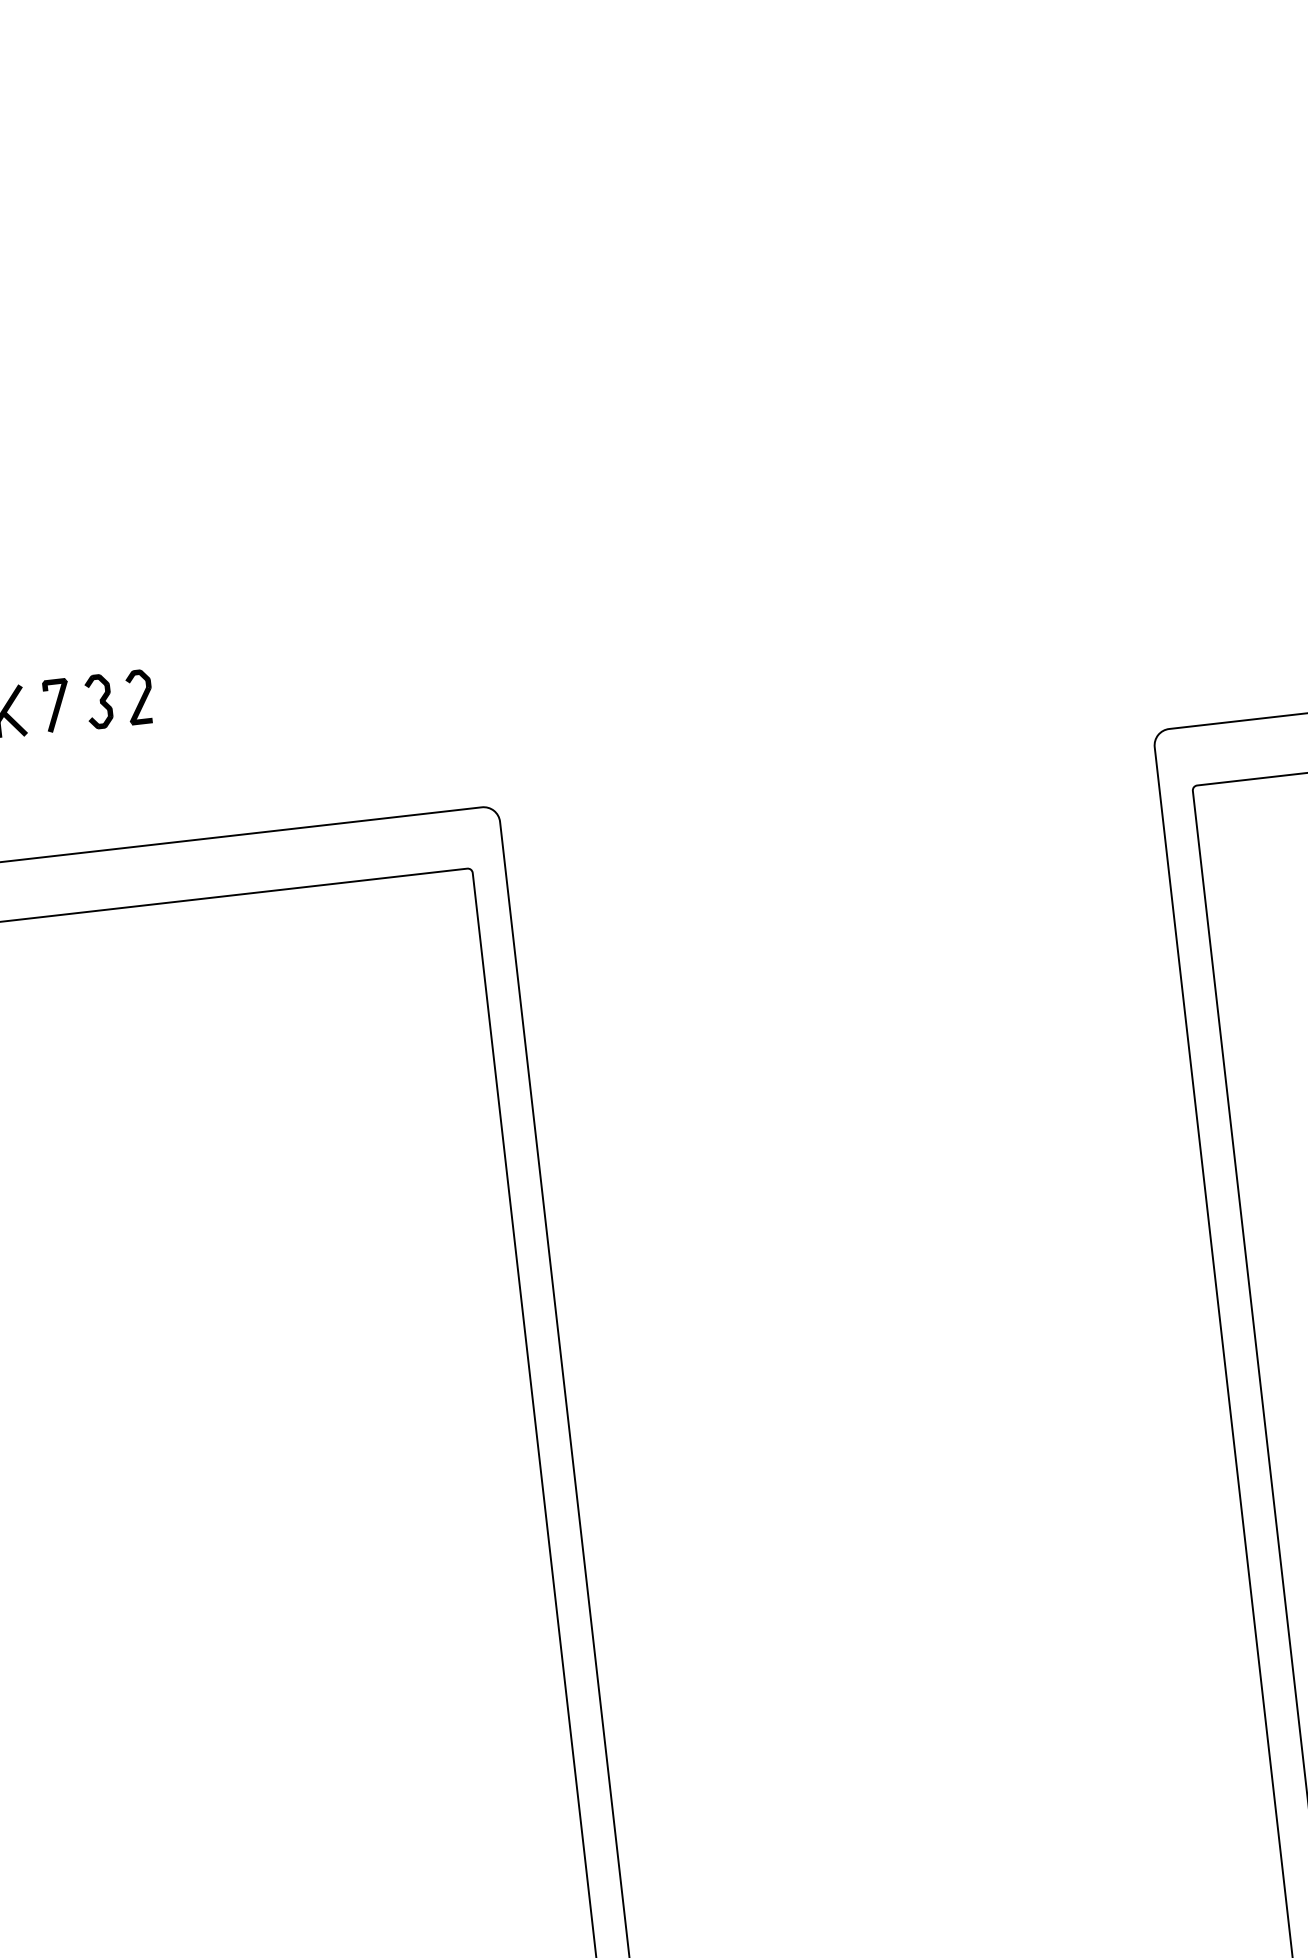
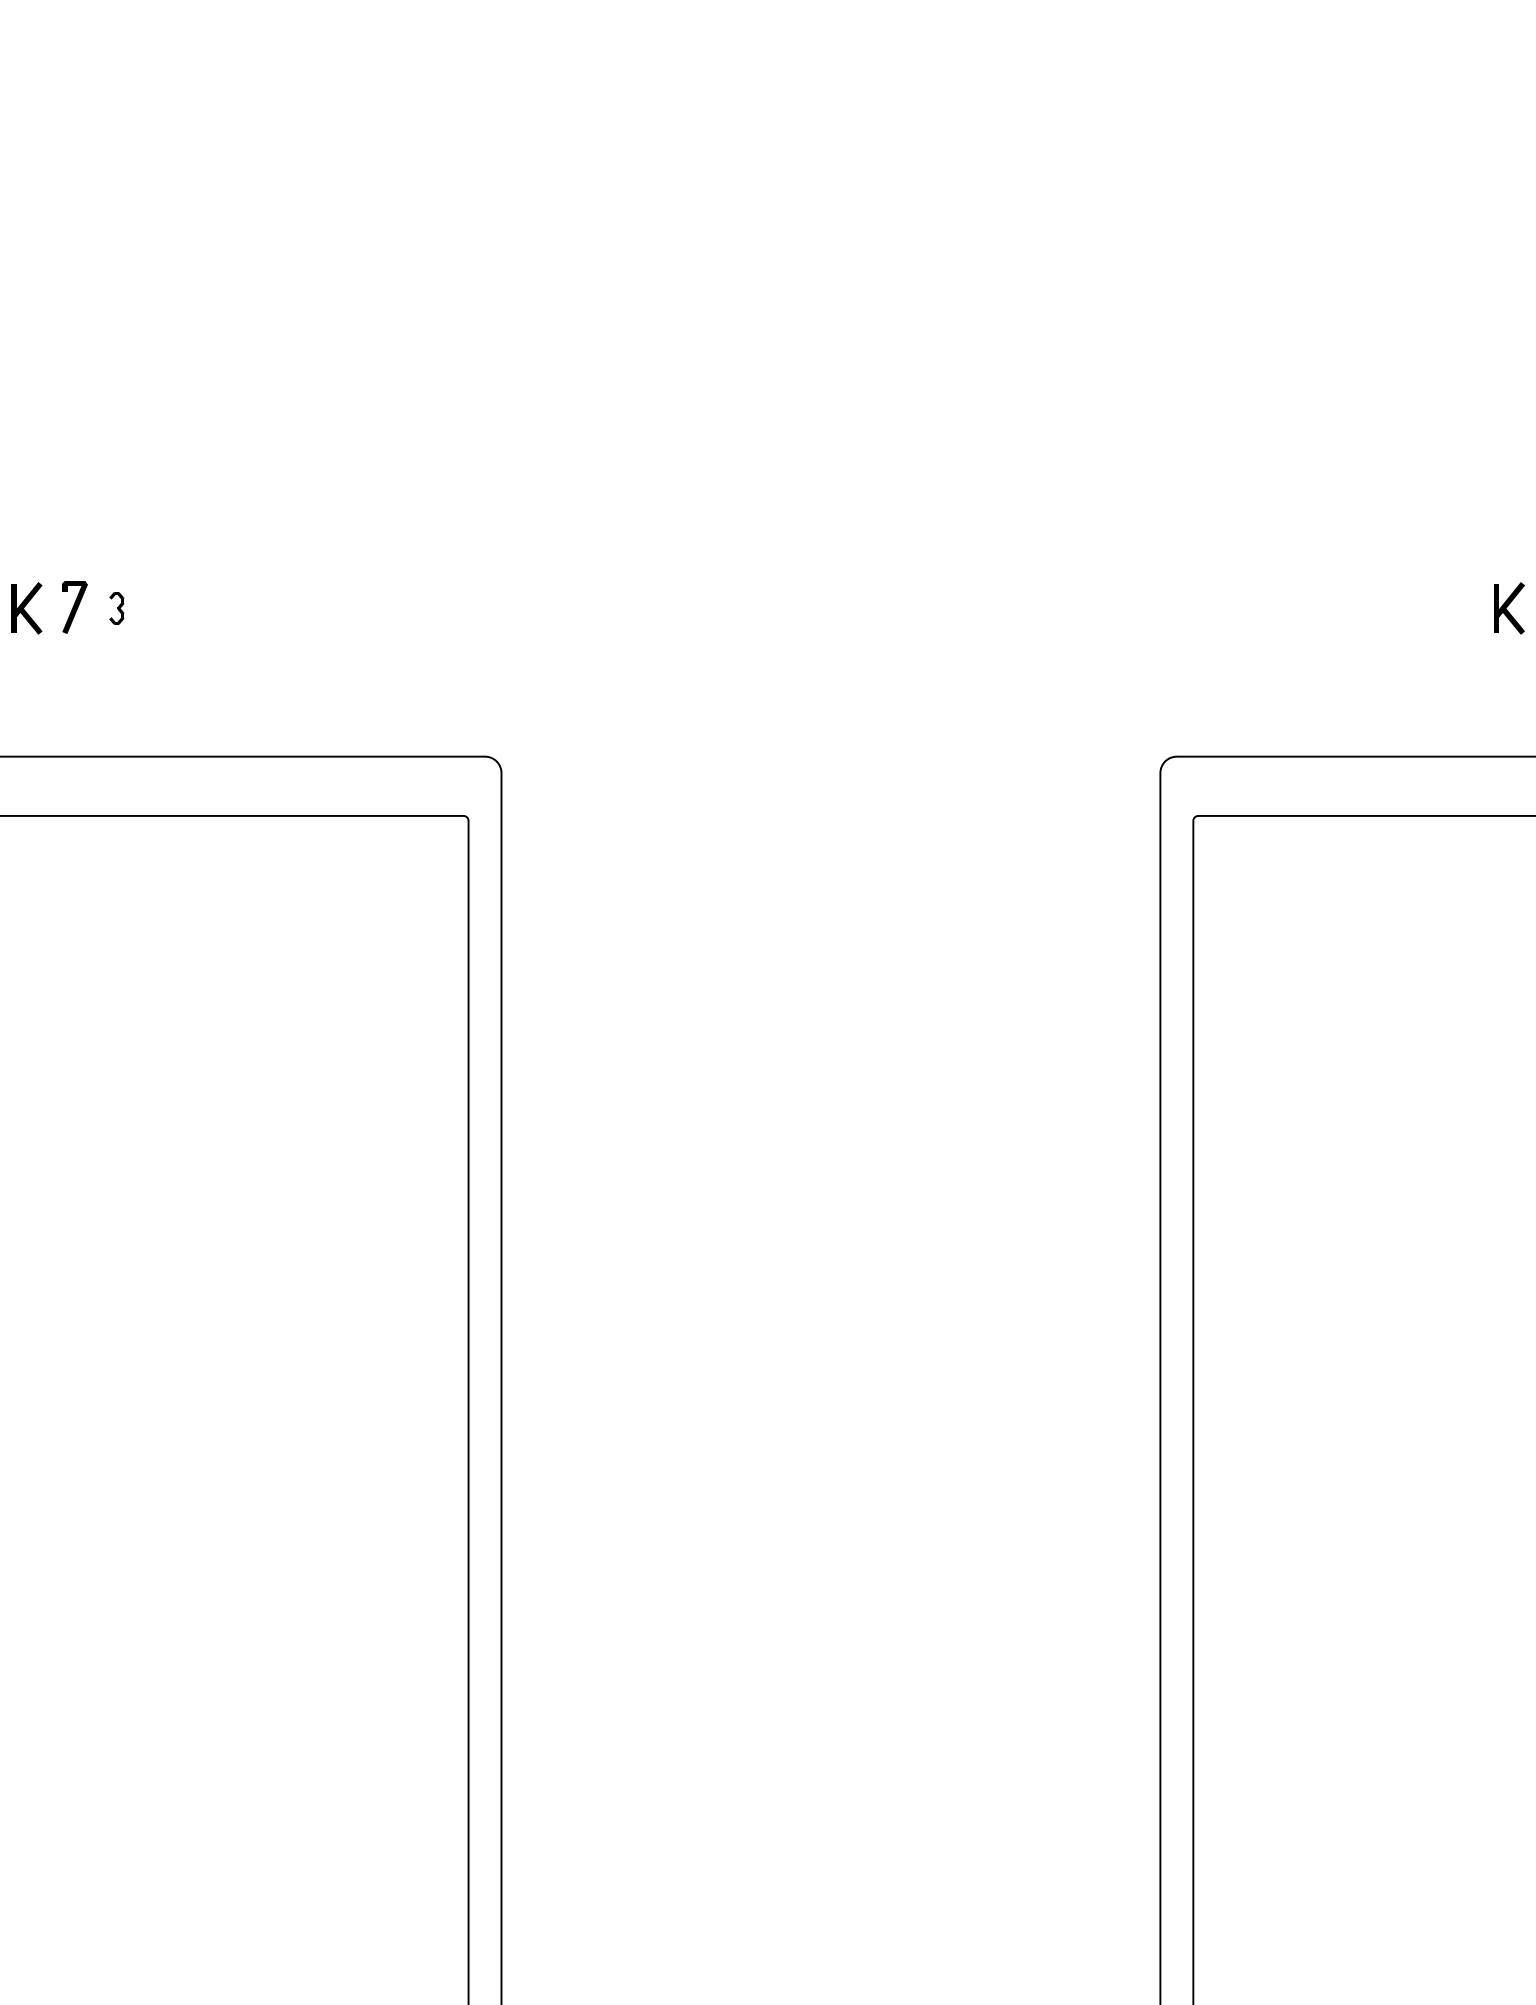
part: (139, 697) -> (157, 608), removed
part: (98, 701) -> (116, 608), size x0.6

